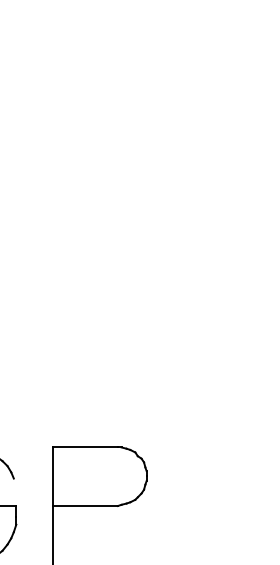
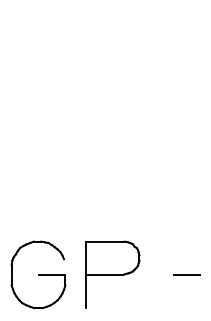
line: (229, 505) -> (186, 274), added

